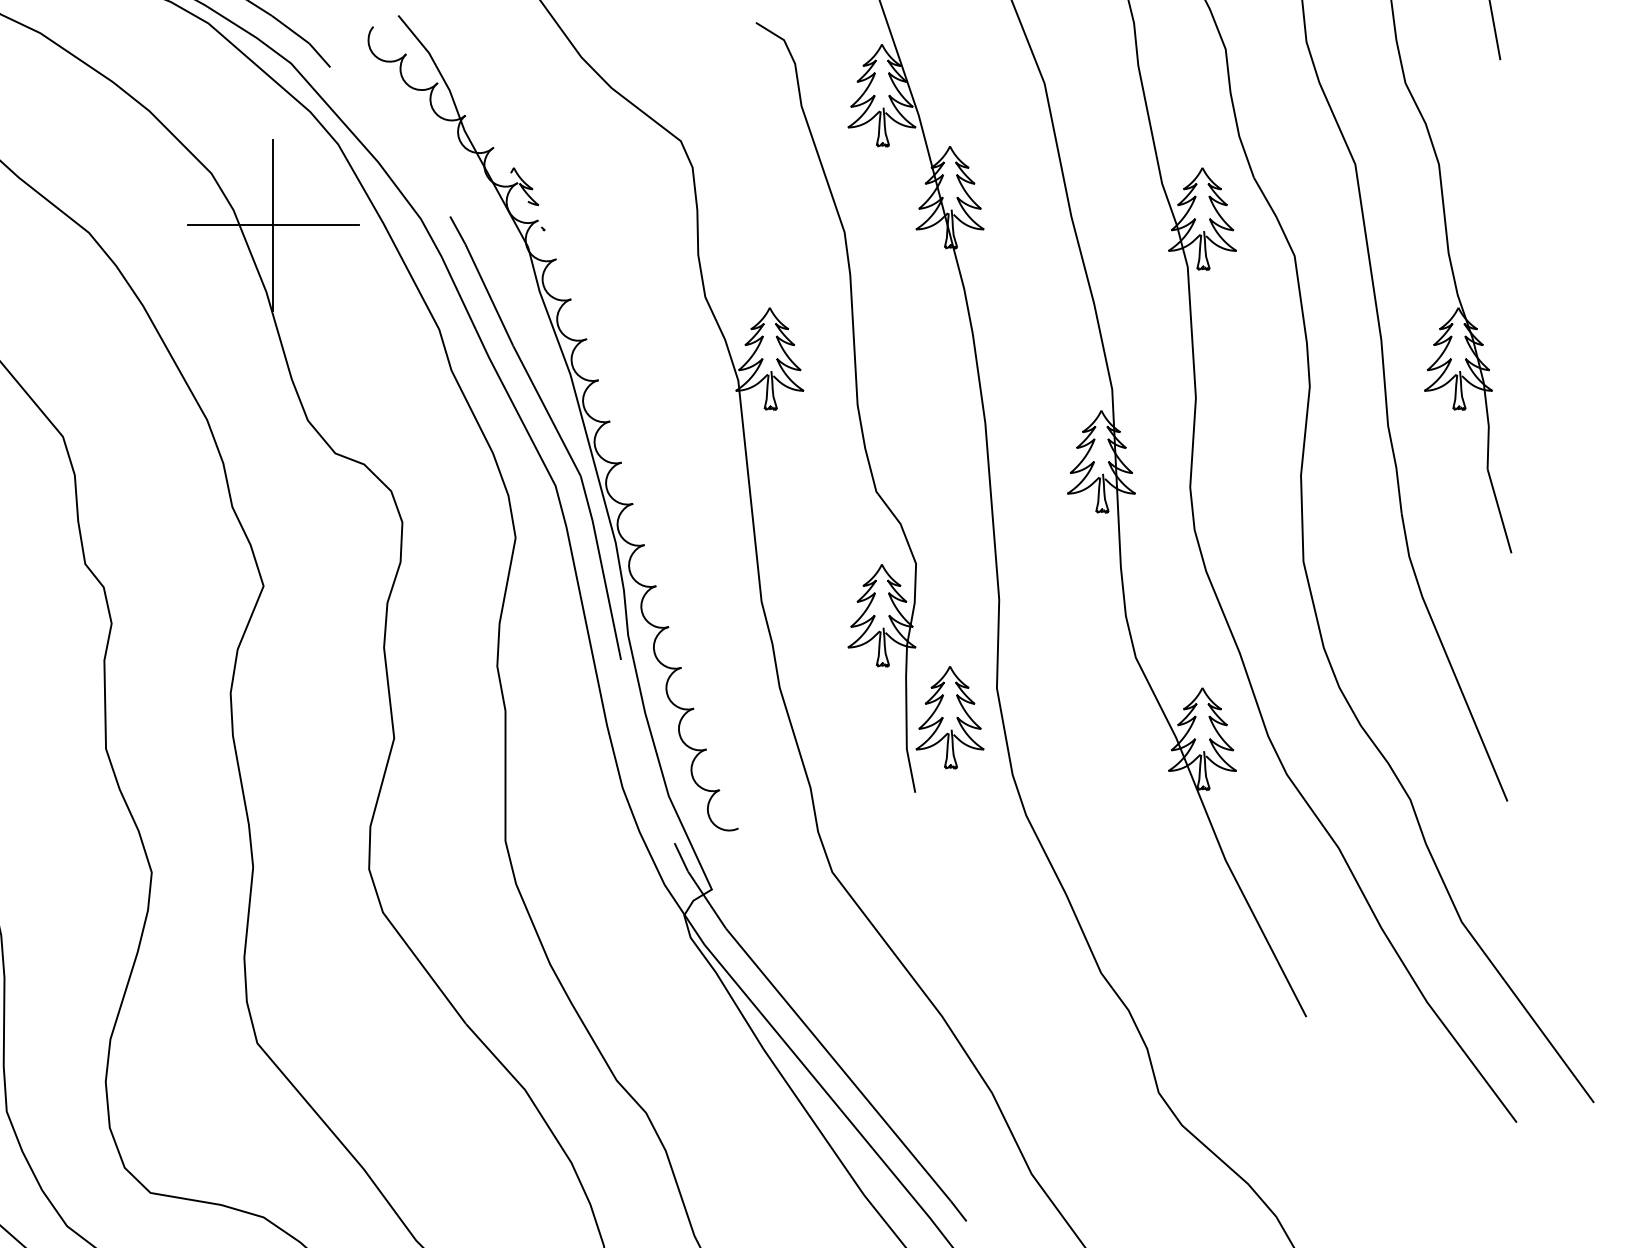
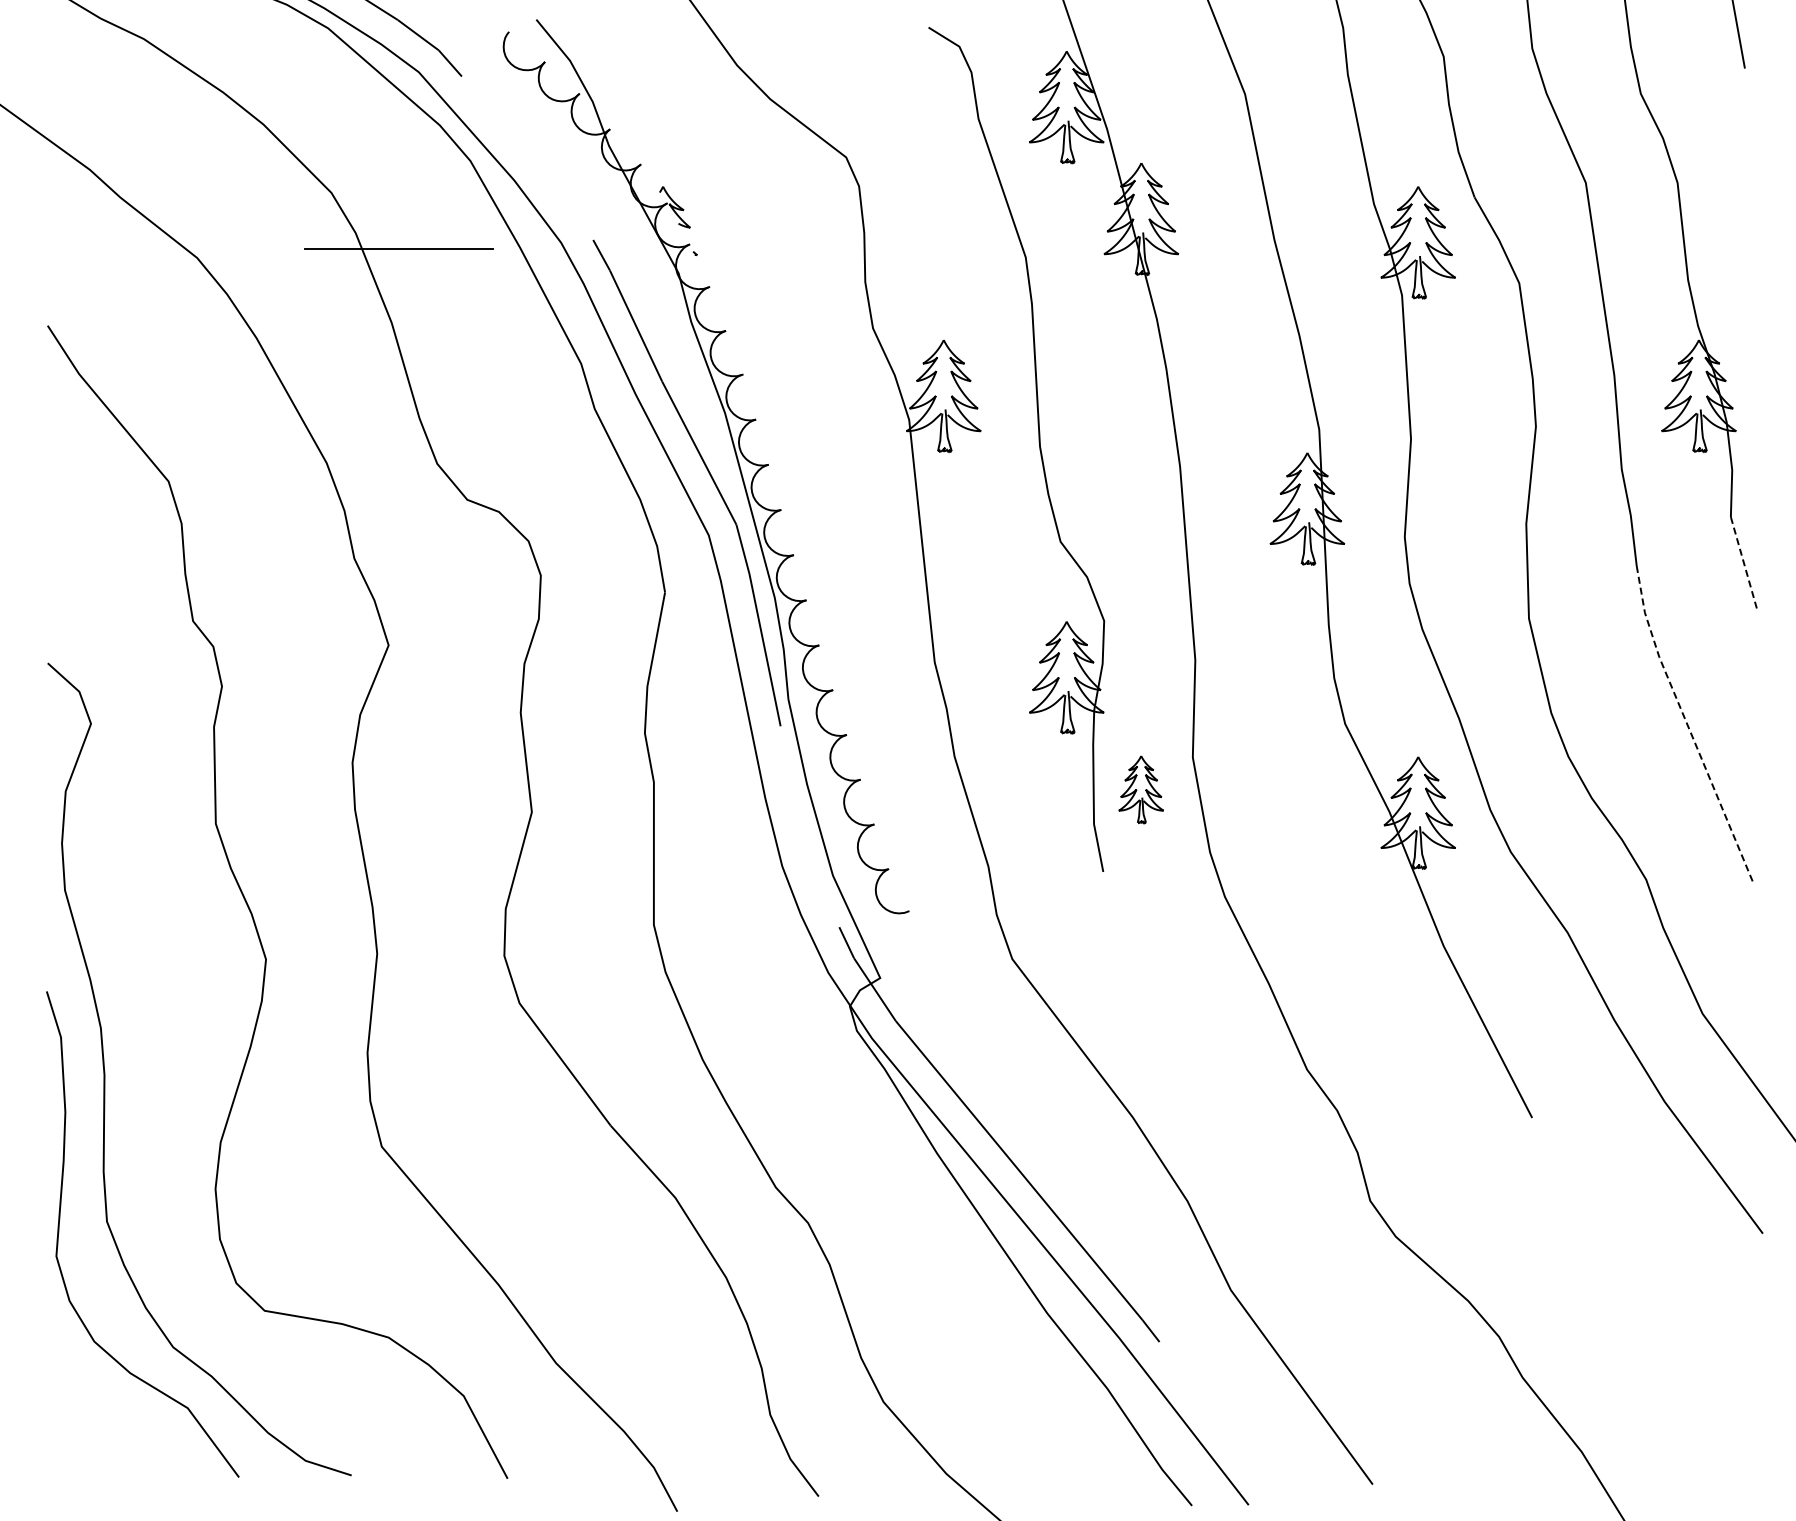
line: (273, 225) -> (399, 249), removed
line: (1499, 511) -> (1743, 563), solid -> dashed
line: (1448, 658) -> (1687, 724), solid -> dashed
part: (949, 717) -> (1140, 789), size x0.6

